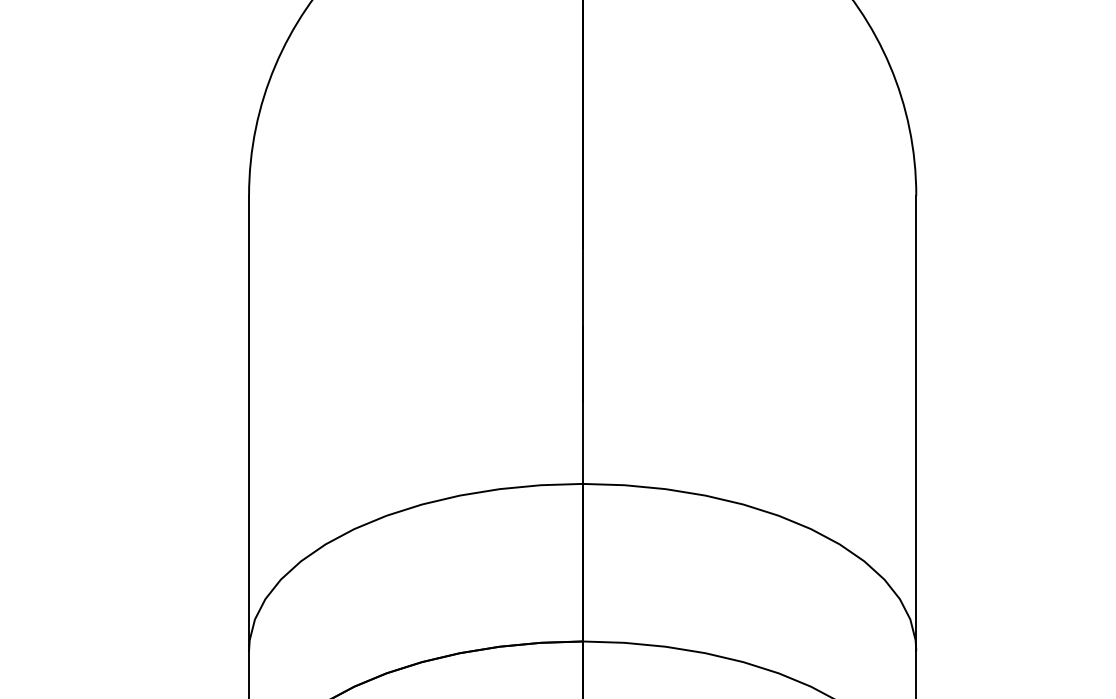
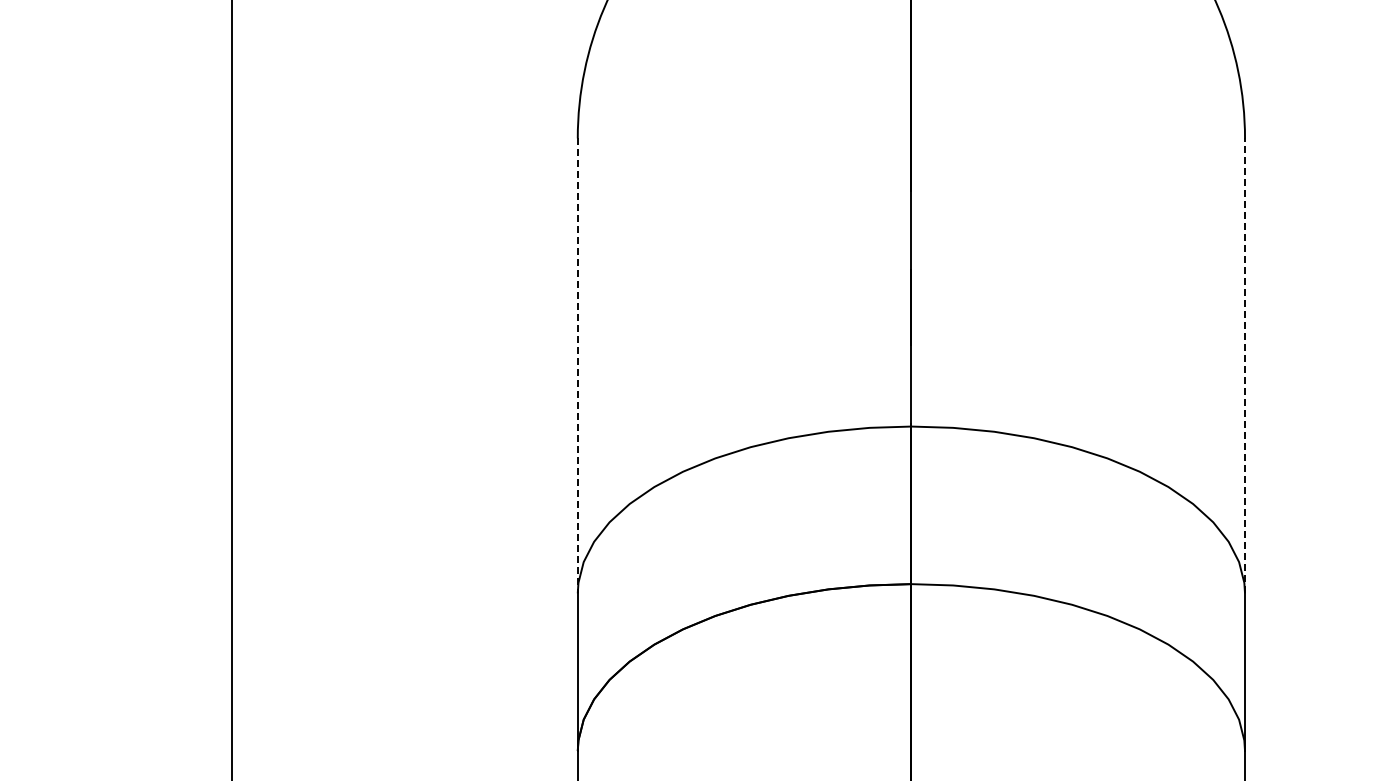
line: (916, 422) -> (1245, 365), solid -> dashed
line: (248, 423) -> (577, 366), solid -> dashed

